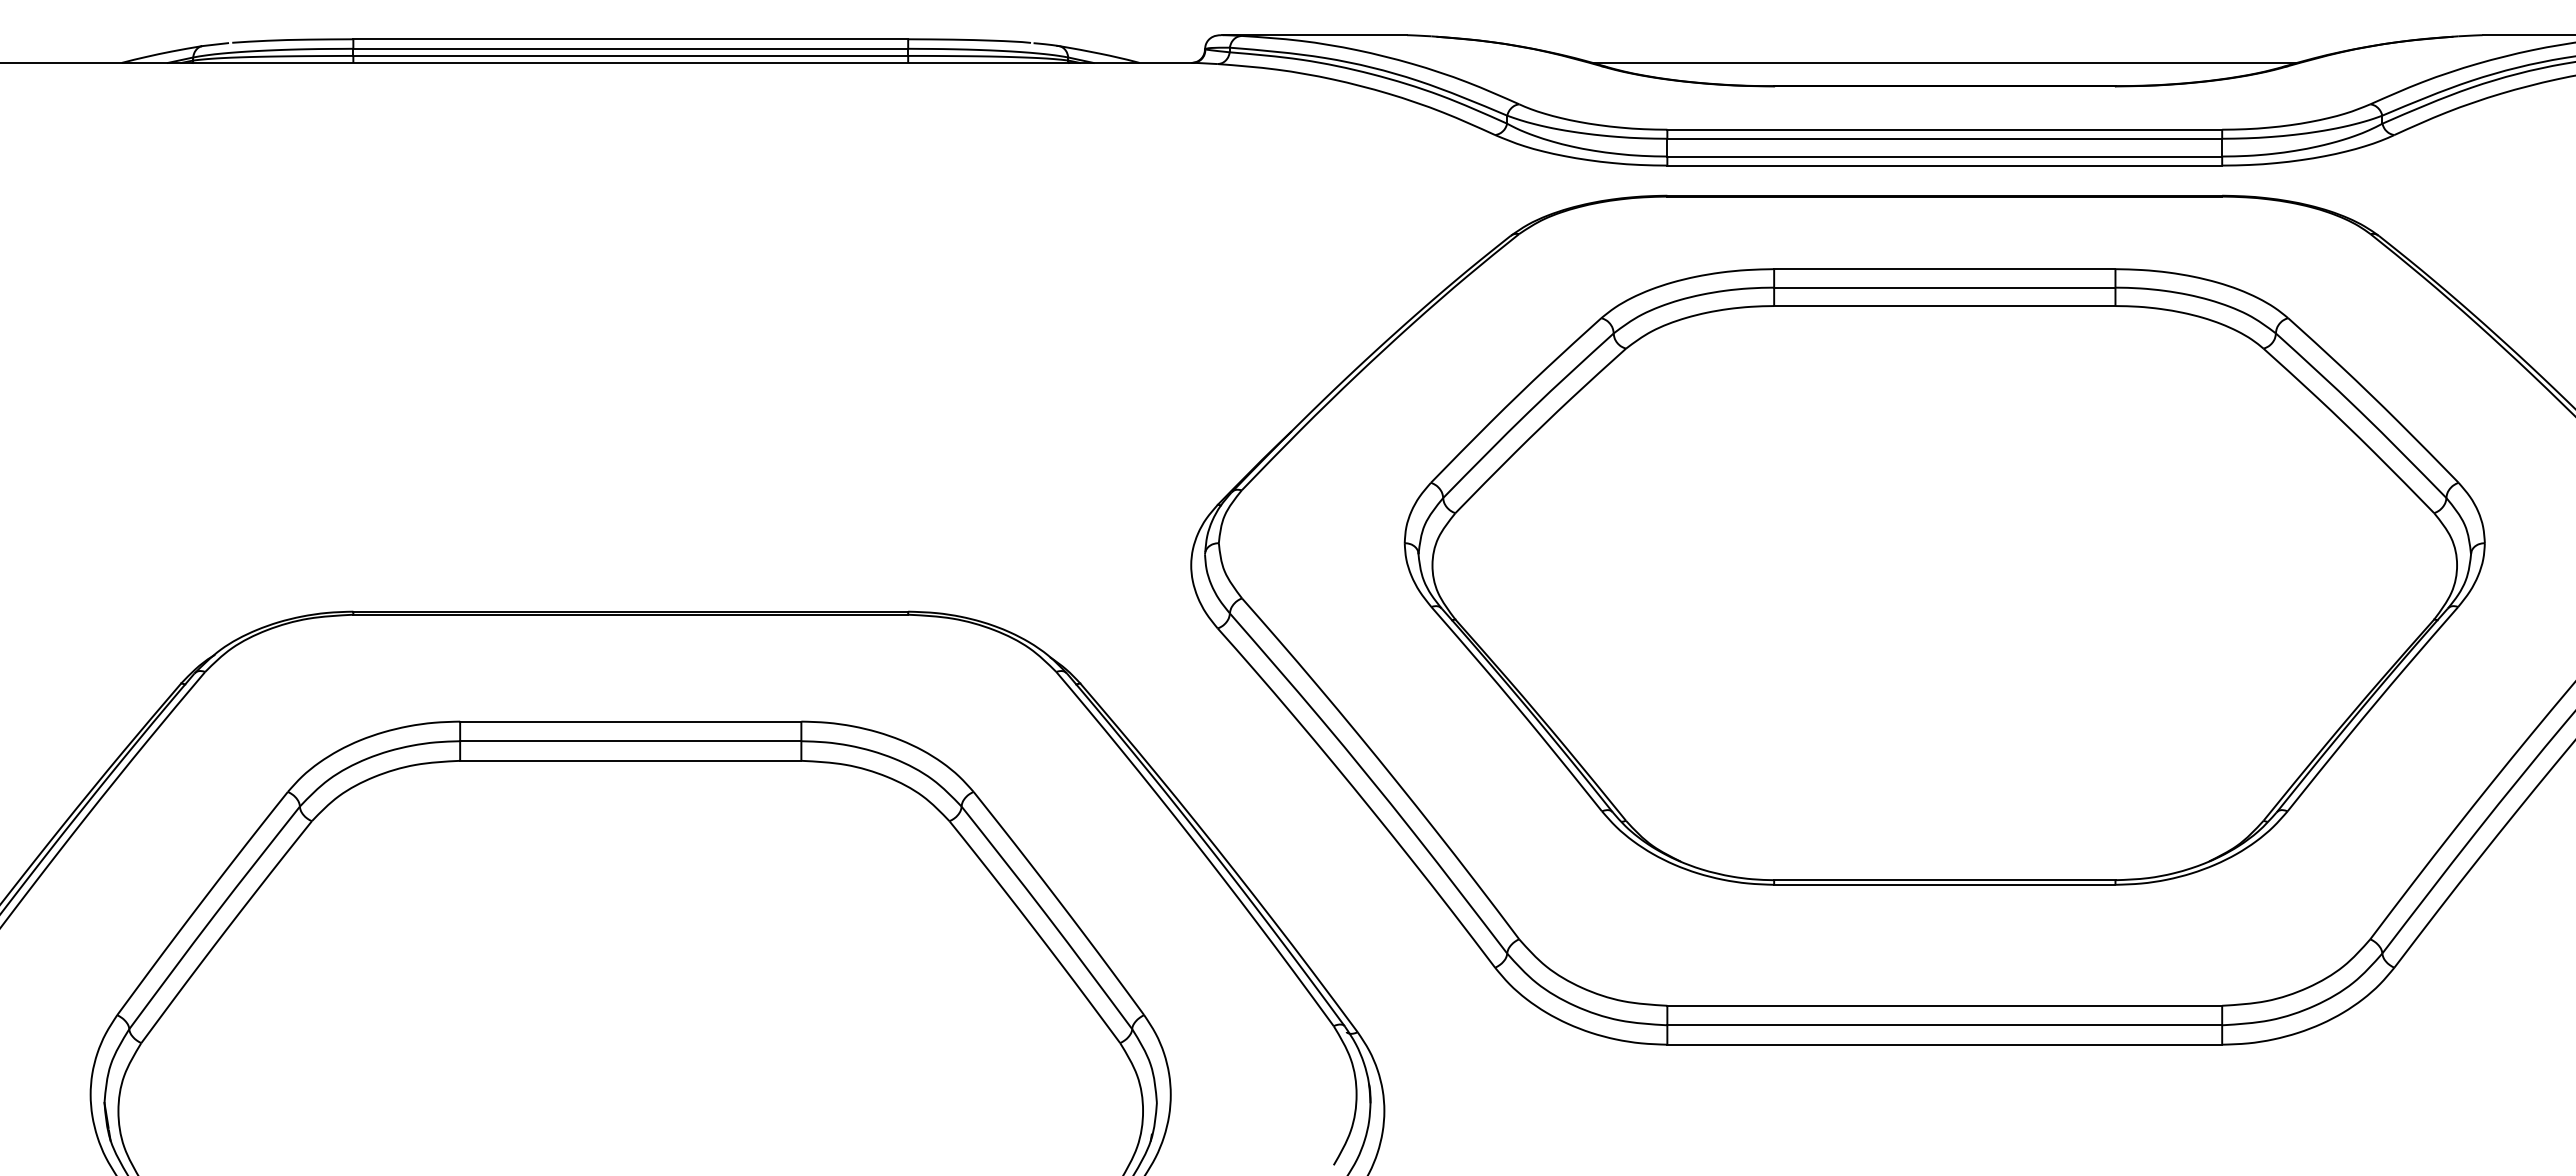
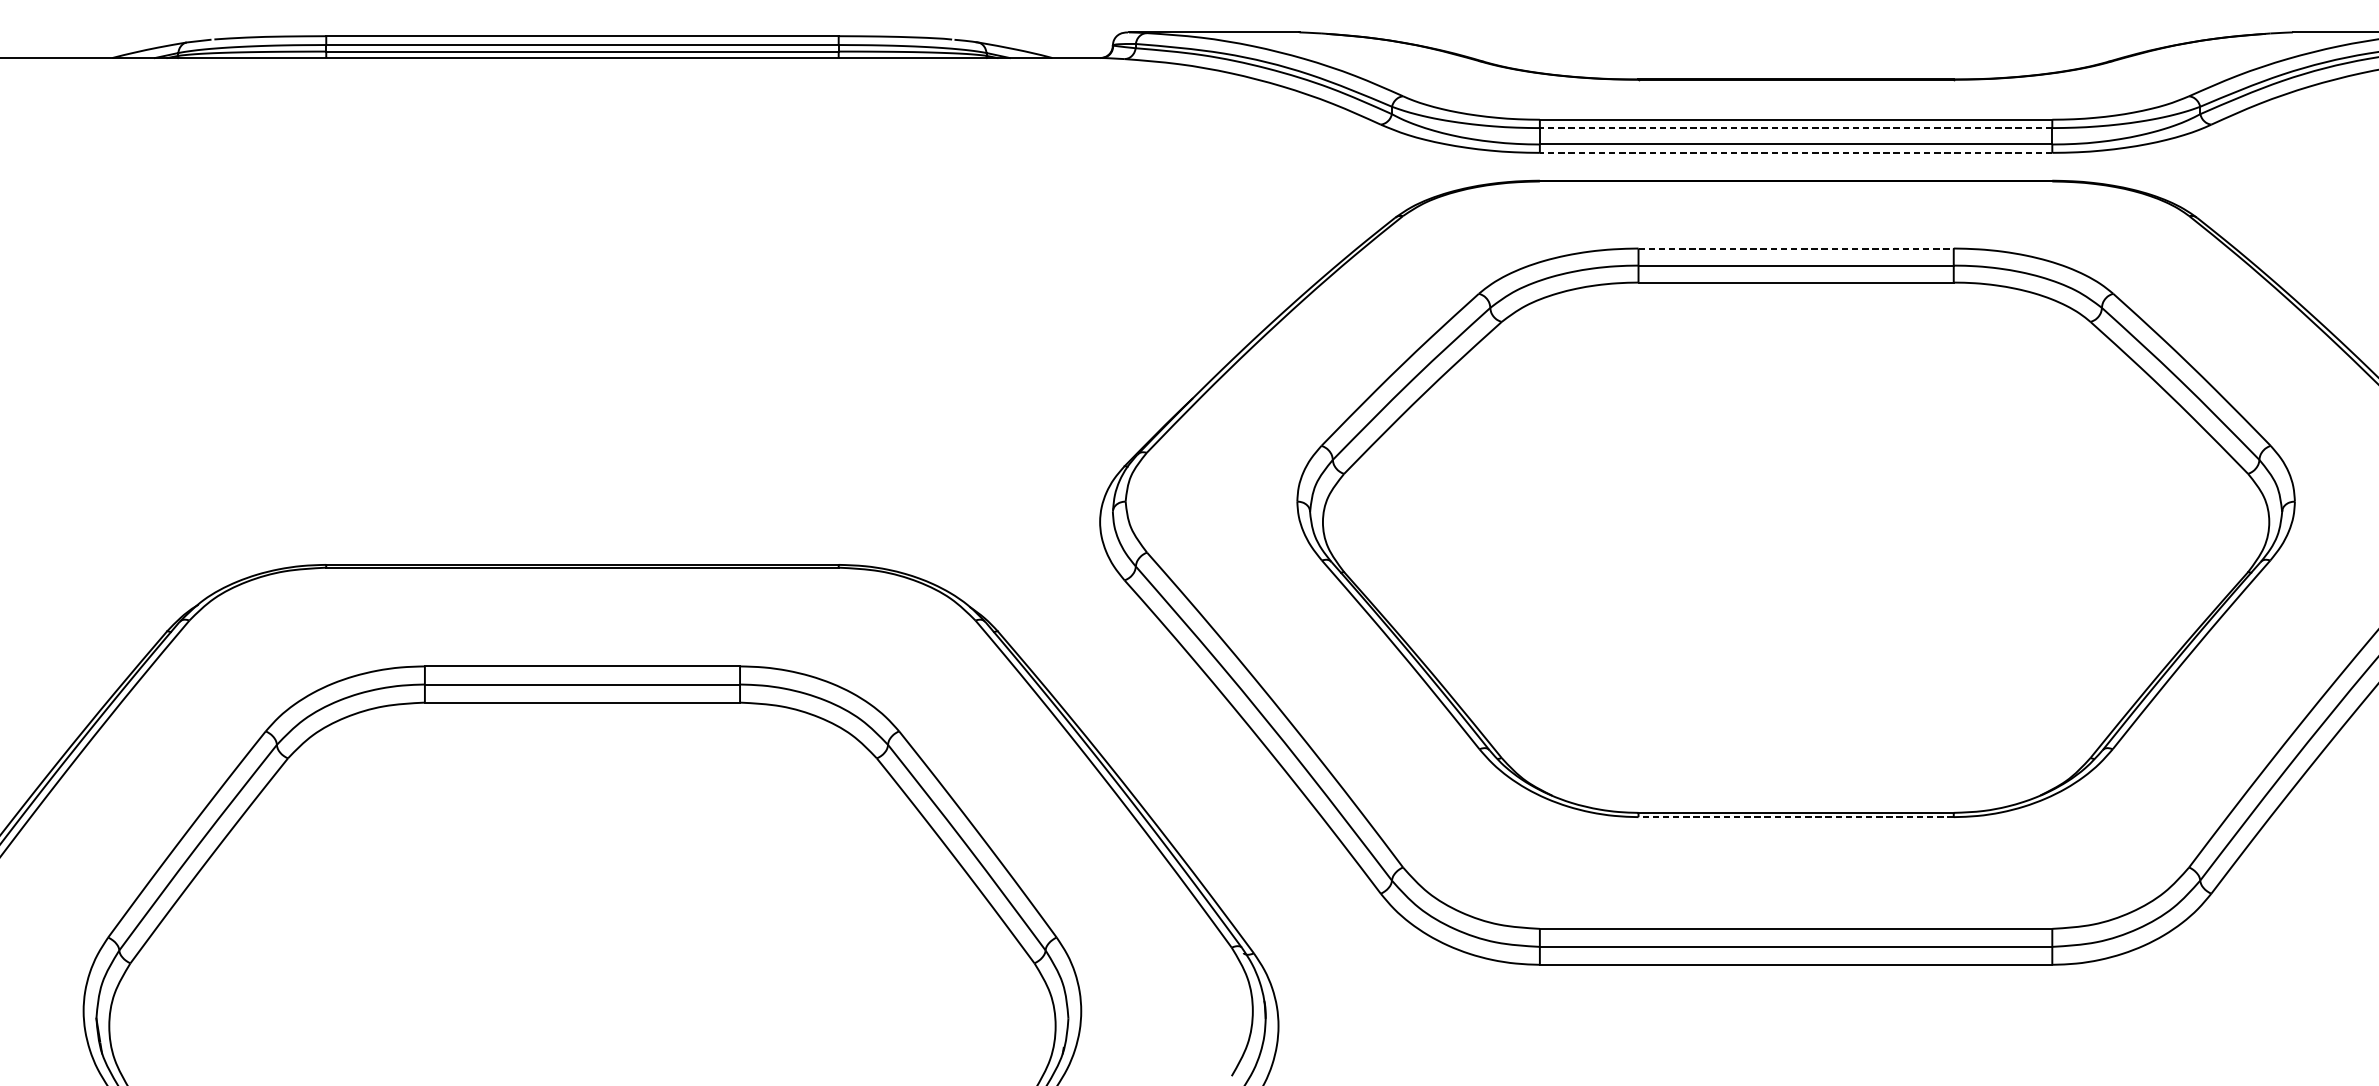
line: (1944, 62) -> (1795, 57), removed
line: (1944, 138) -> (1795, 127), solid -> dashed
line: (1944, 165) -> (1795, 152), solid -> dashed
line: (1944, 269) -> (1795, 248), solid -> dashed
line: (1944, 884) -> (1795, 816), solid -> dashed

